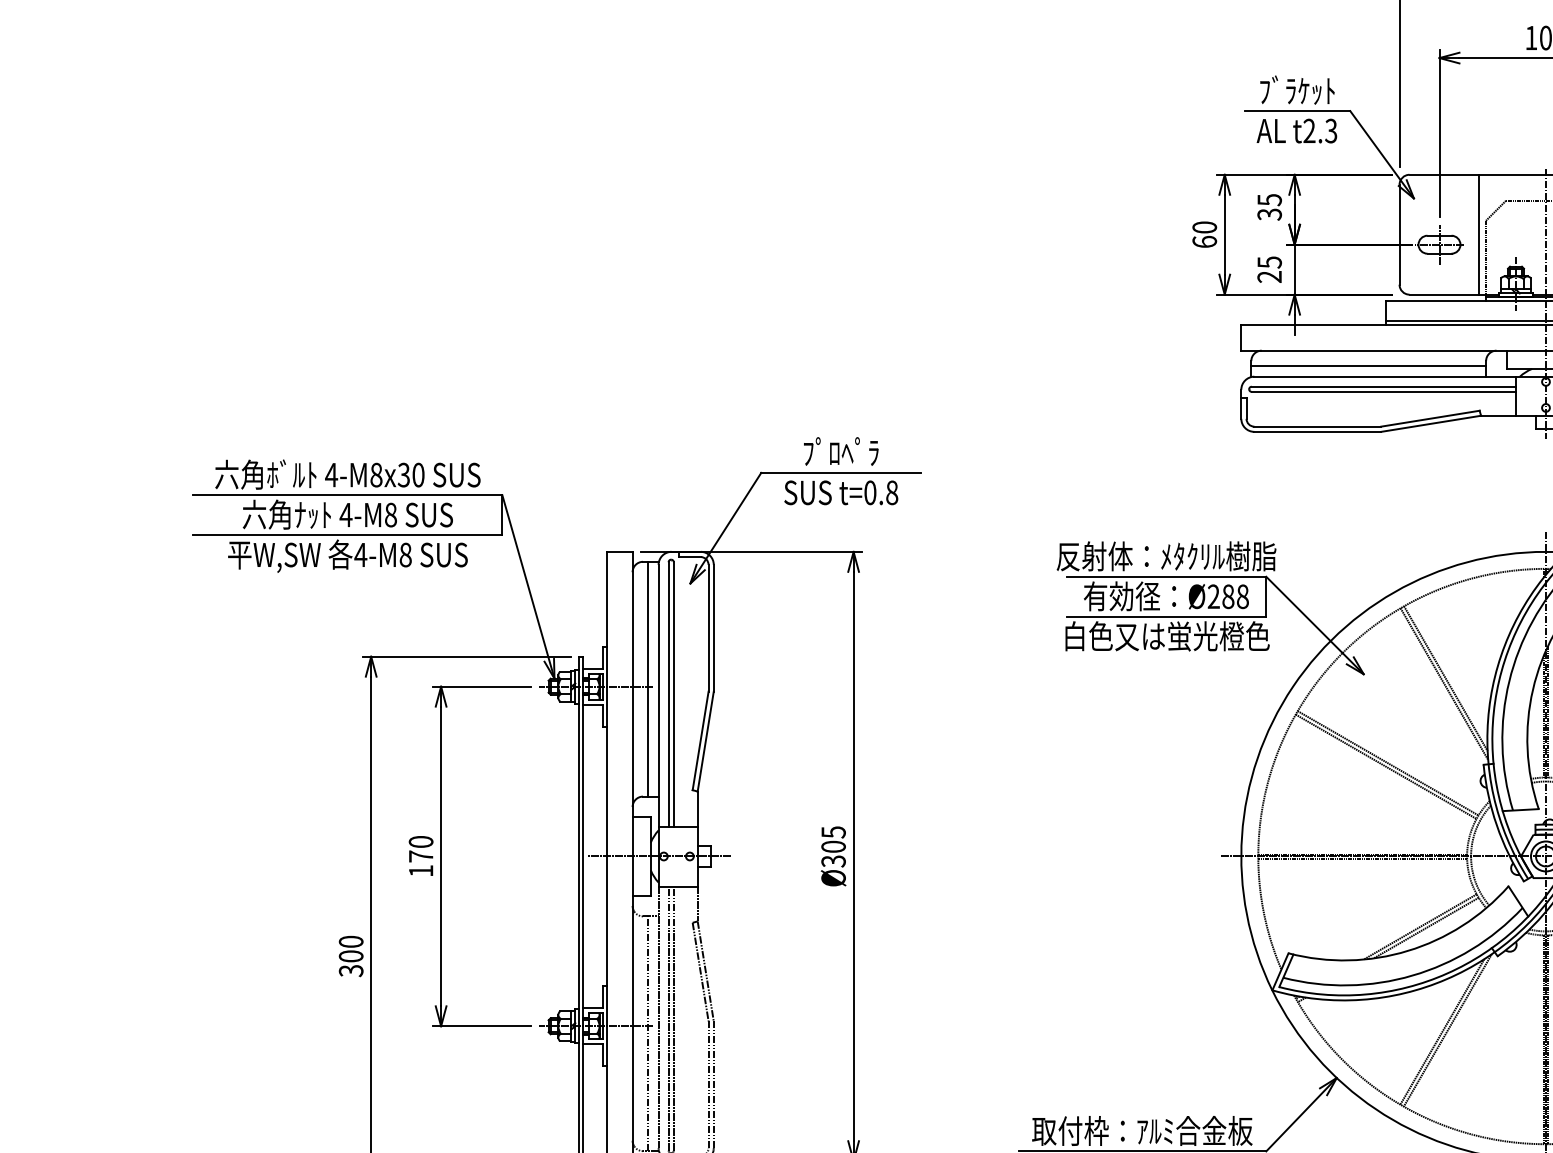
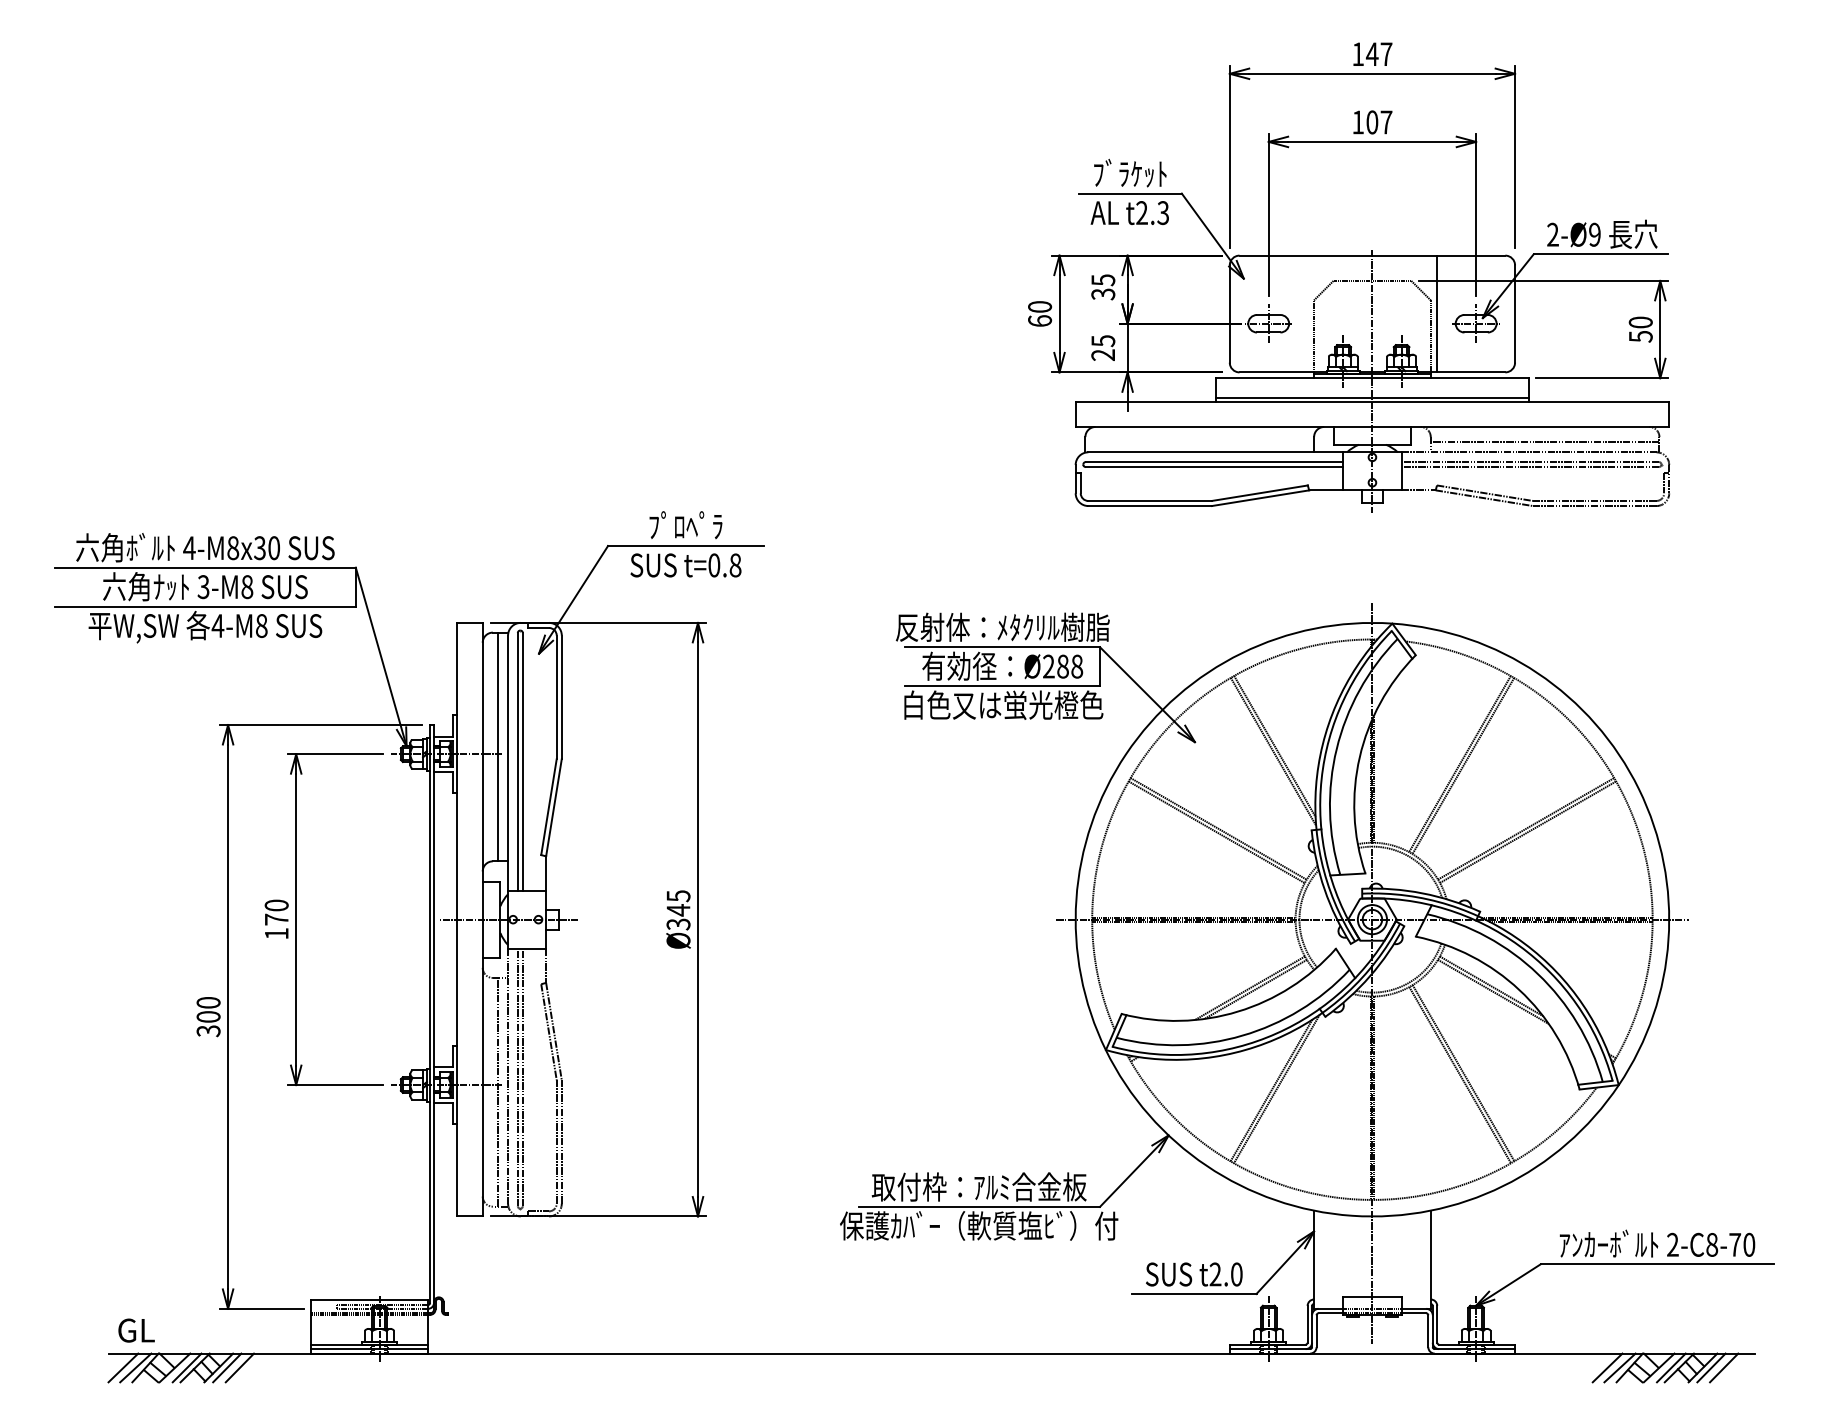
line: (1479, 234) -> (1307, 313), removed
line: (1368, 366) -> (1199, 442), removed
text: (345, 515) -> (203, 587), 4-M8 -> 3-M8
text: (833, 847) -> (678, 910), Ø305 -> Ø345

